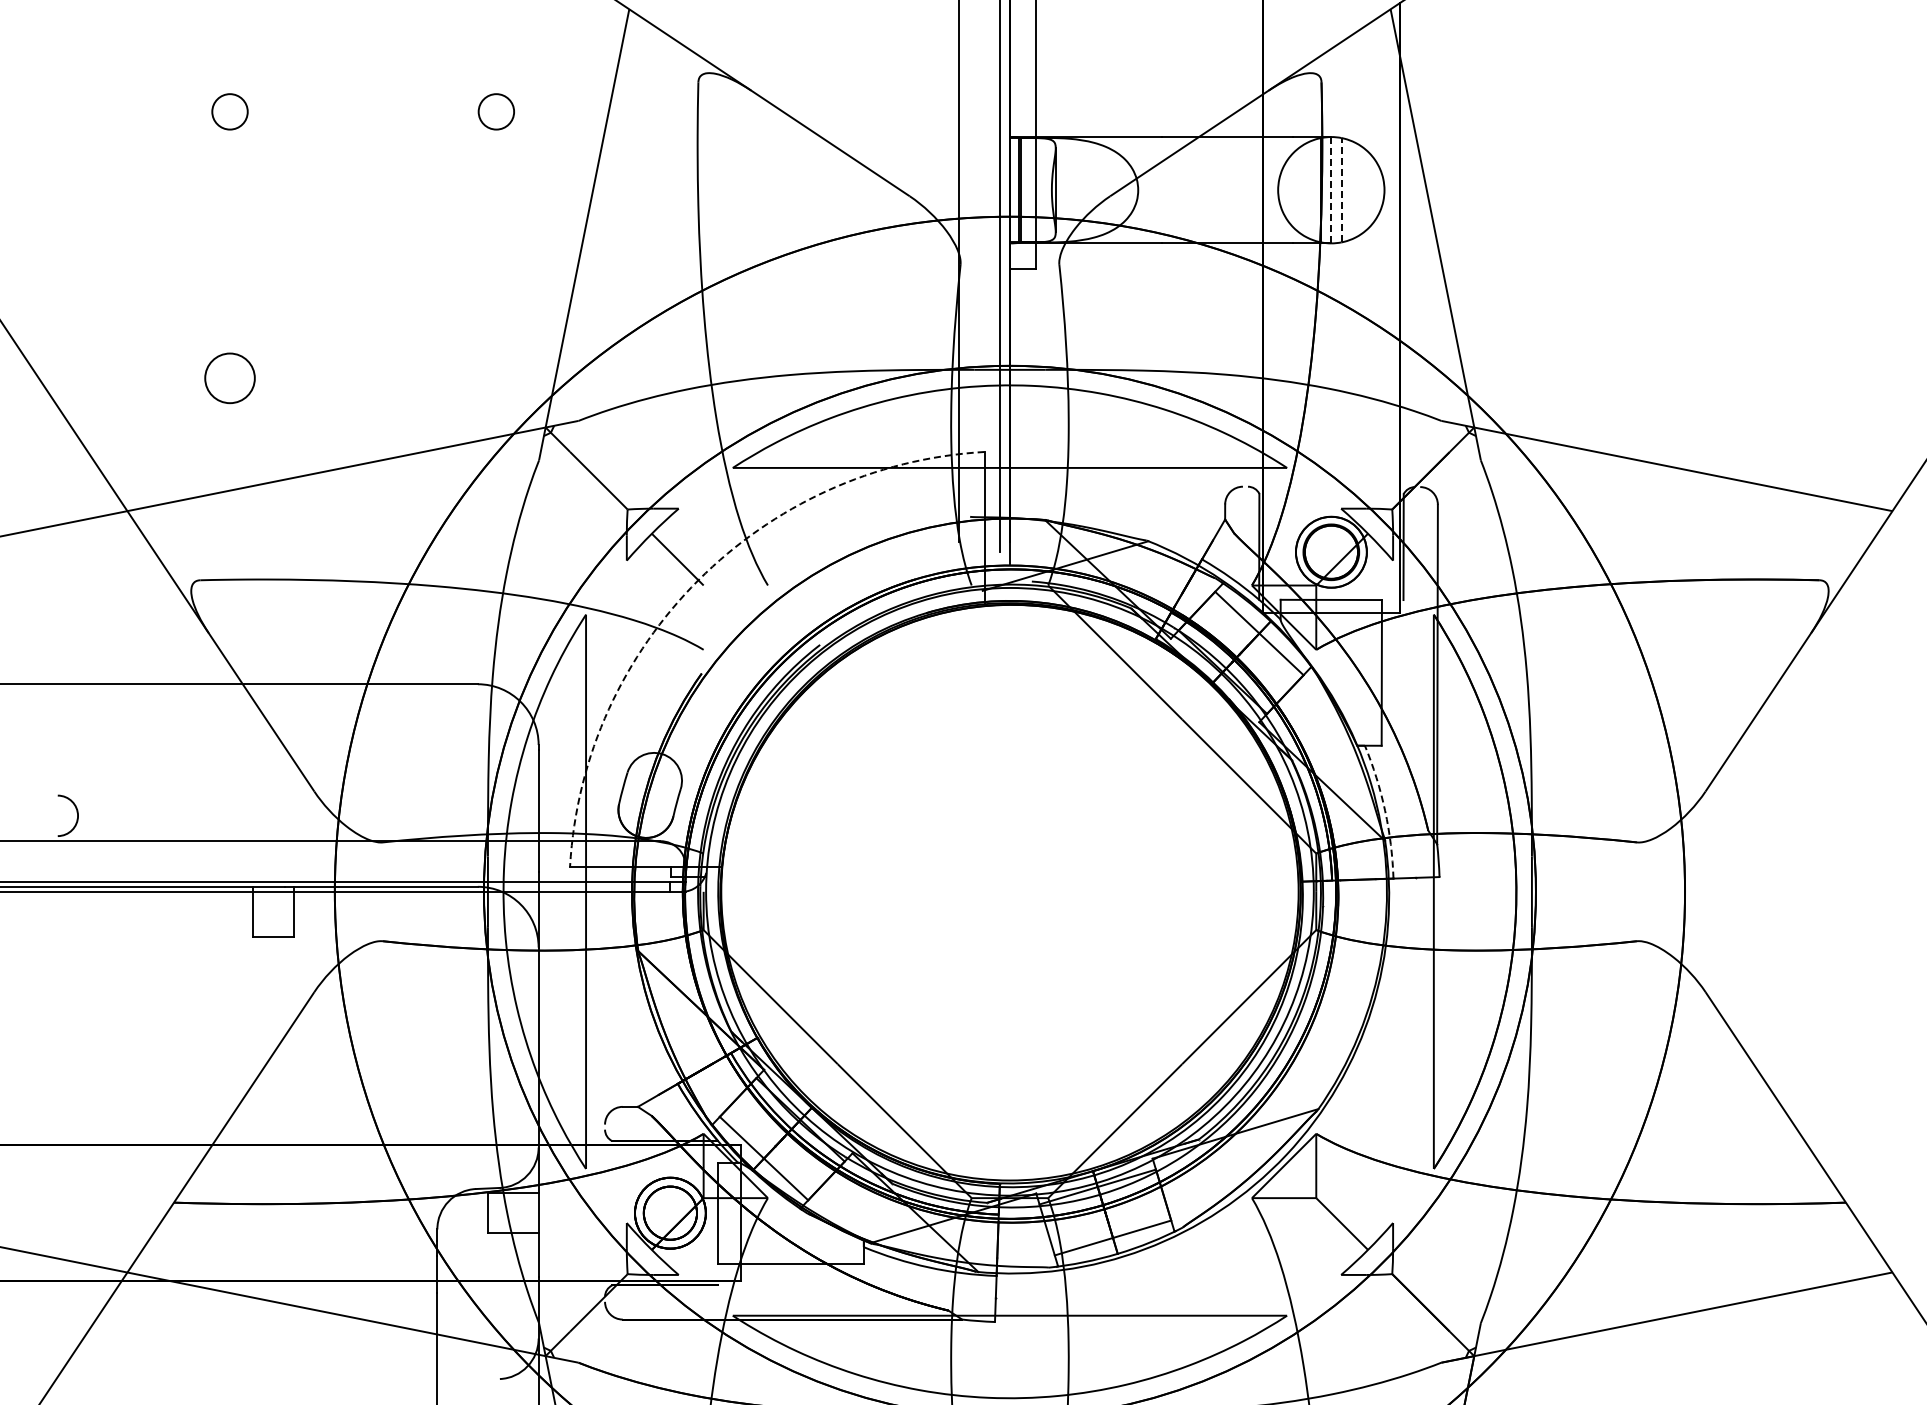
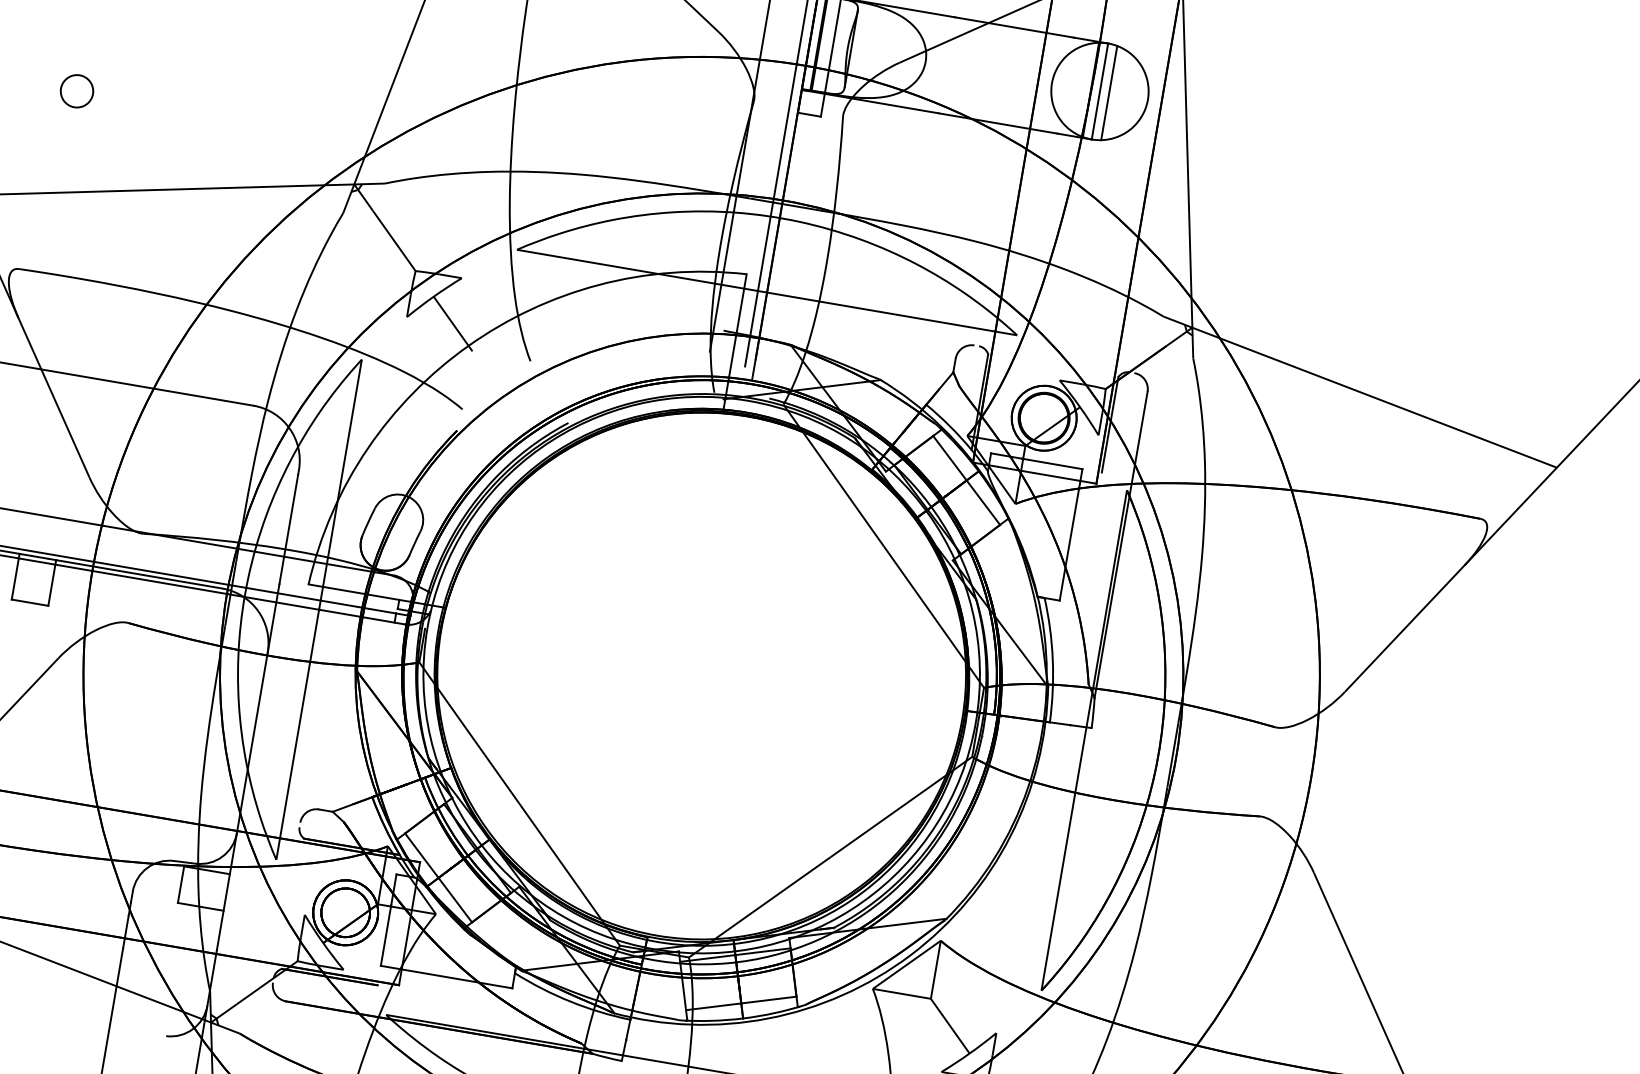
line: (1331, 189) -> (1100, 90), dashed -> solid
line: (1341, 189) -> (1109, 92), dashed -> solid
circle: (229, 377) -> (76, 90), size x0.71
arc: (698, 580) -> (468, 346), dashed -> solid
arc: (1385, 810) -> (1053, 659), dashed -> solid

